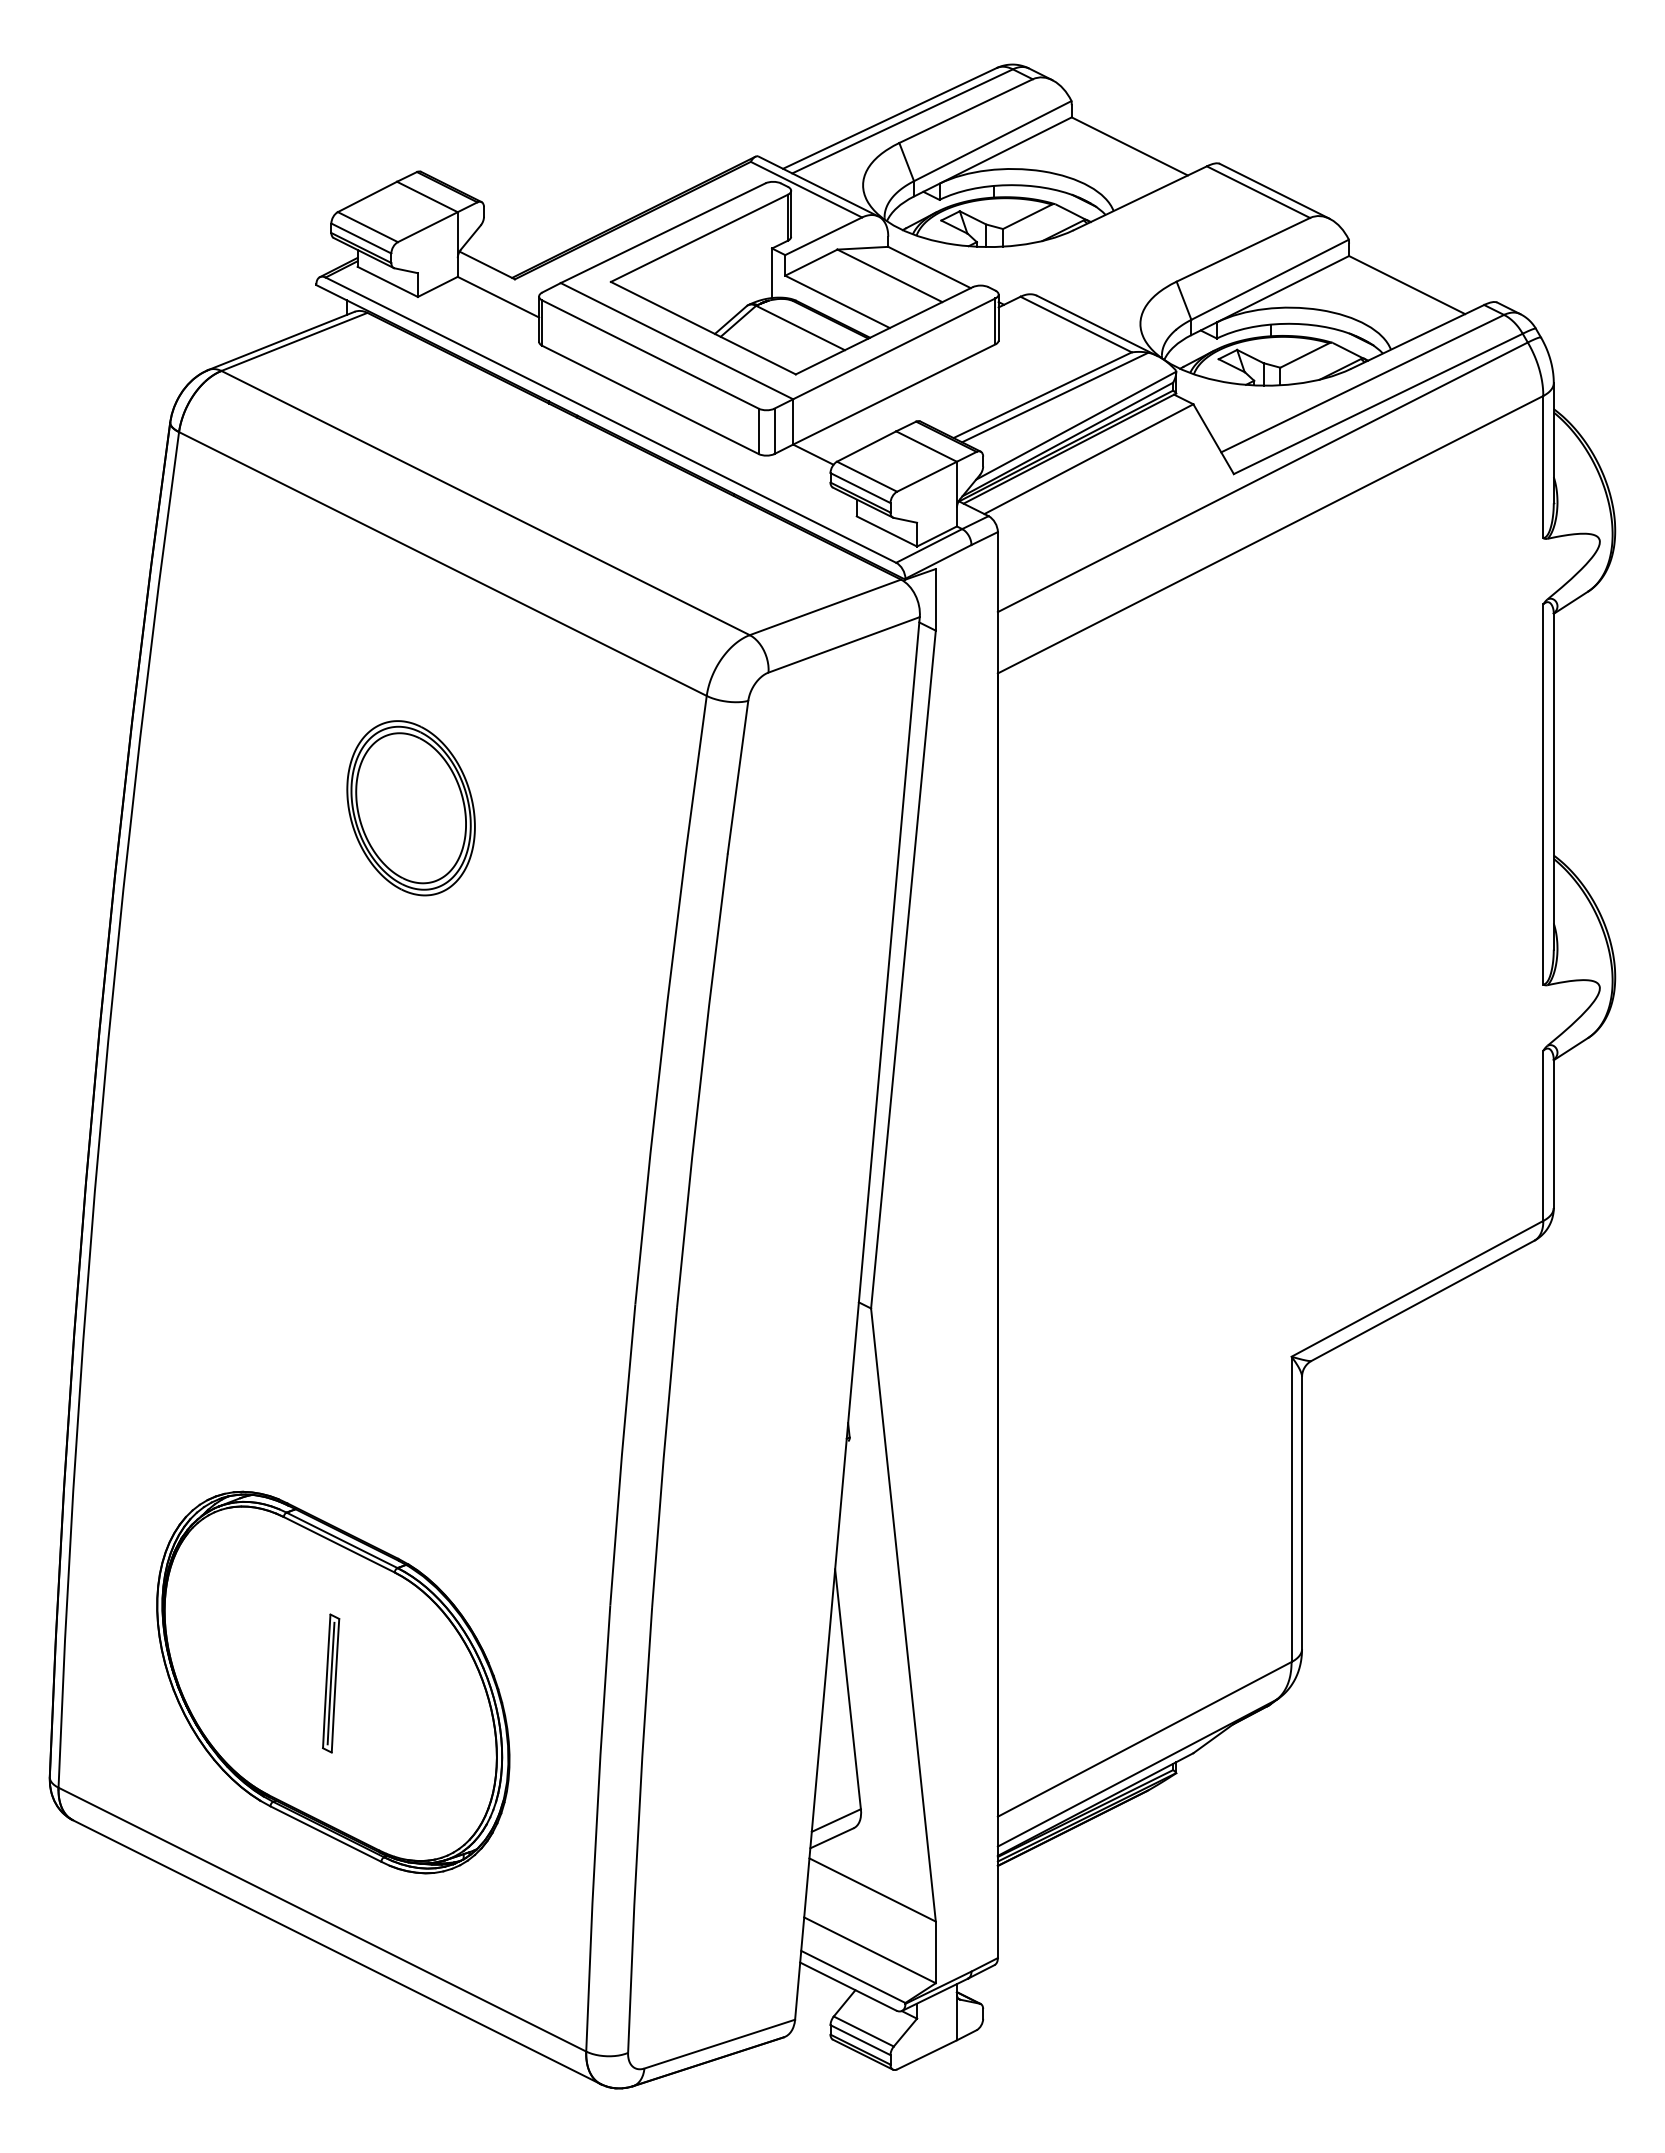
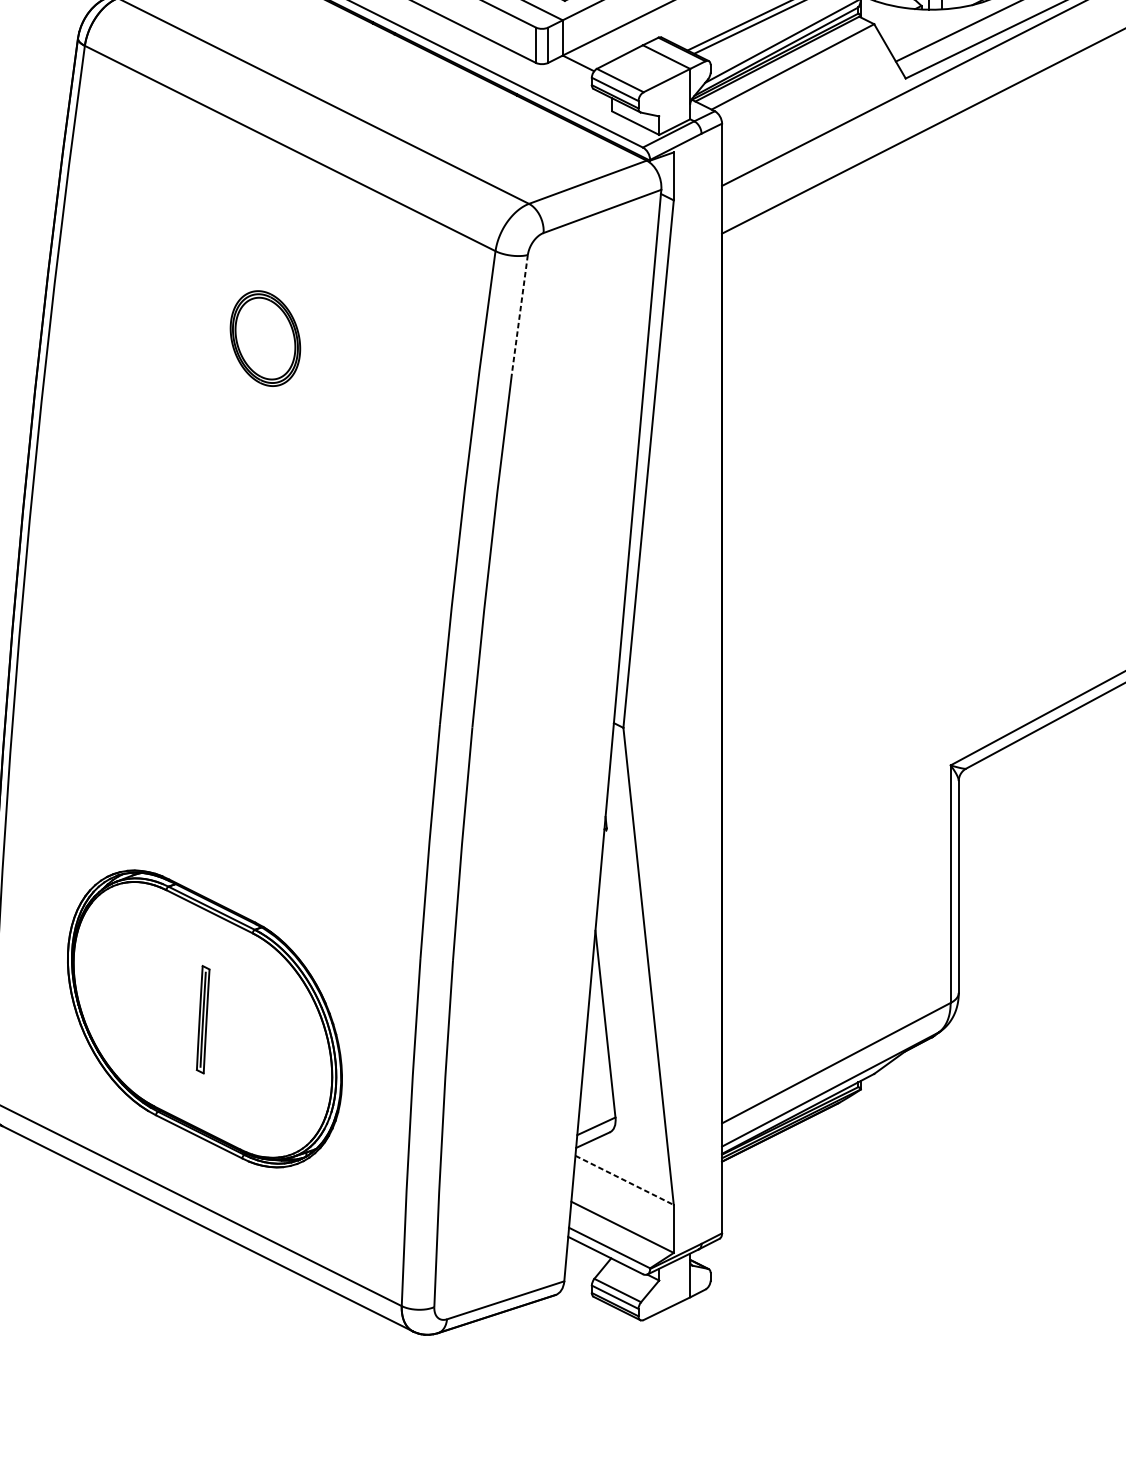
line: (738, 777) -> (520, 314), solid -> dashed
part: (410, 808) -> (264, 338), size x0.7
line: (872, 1889) -> (624, 1180), solid -> dashed

